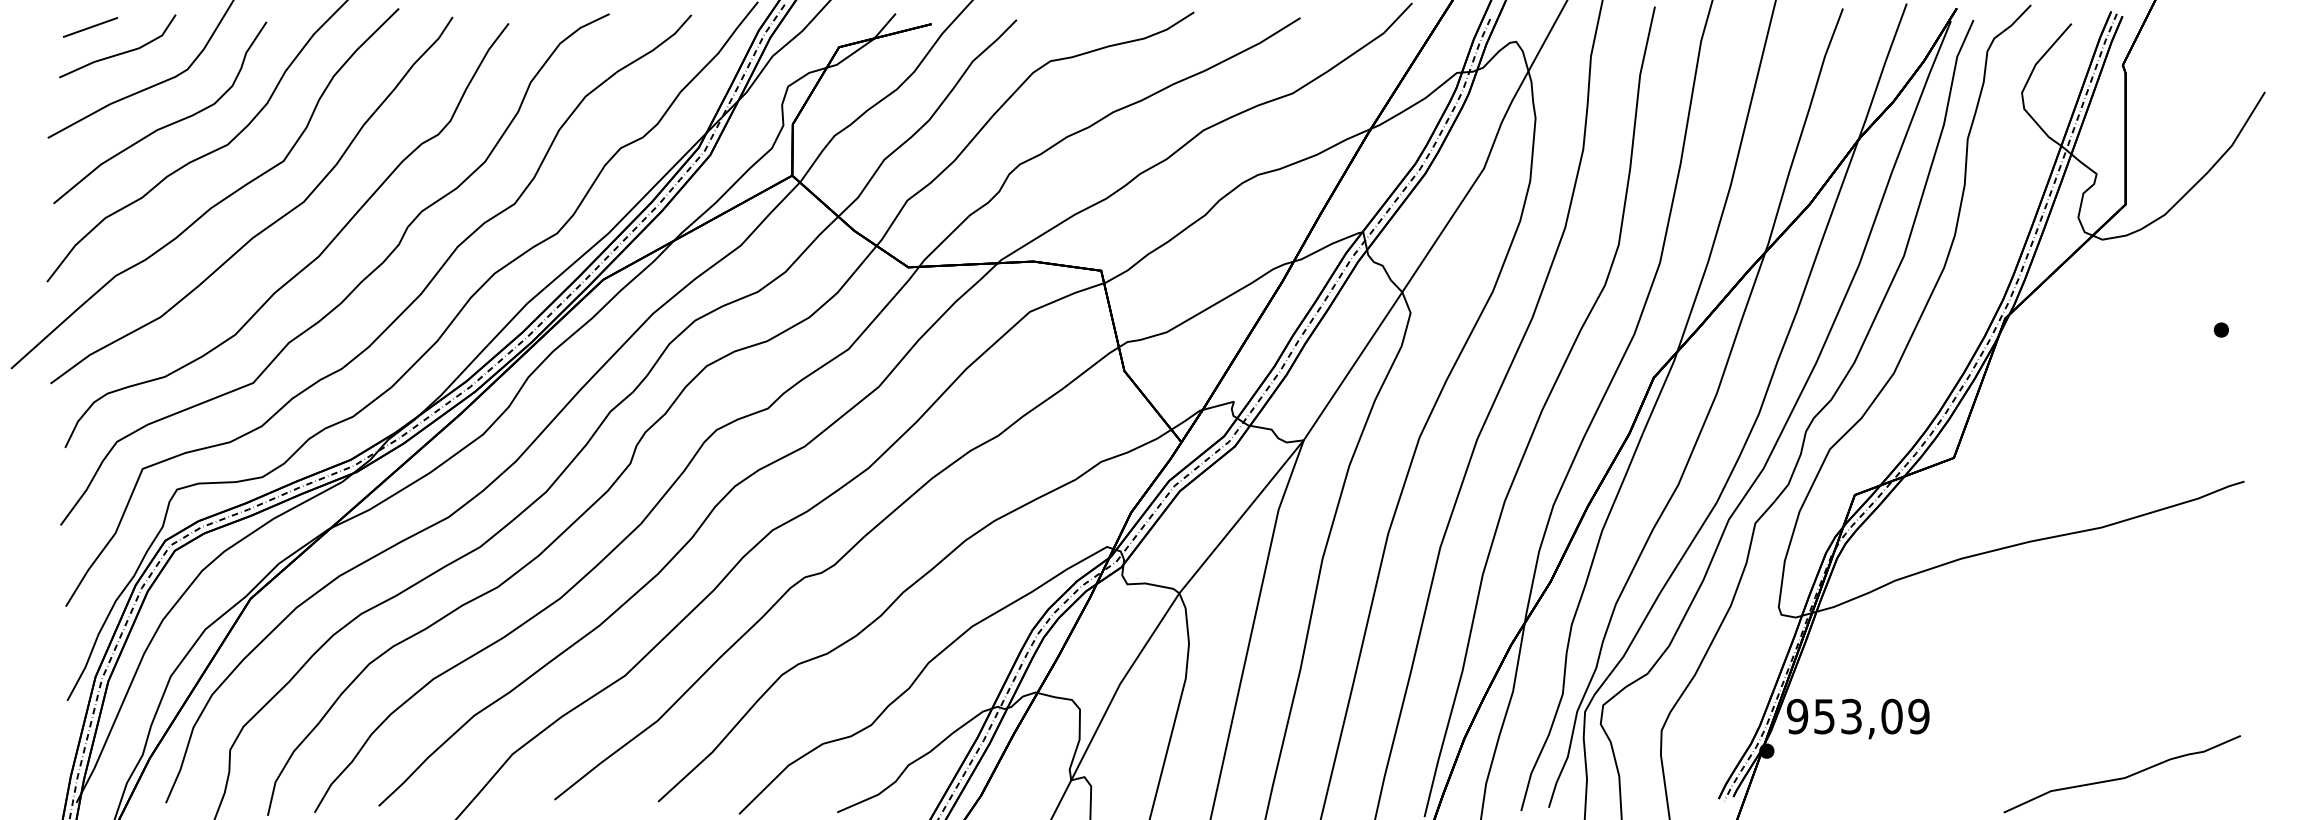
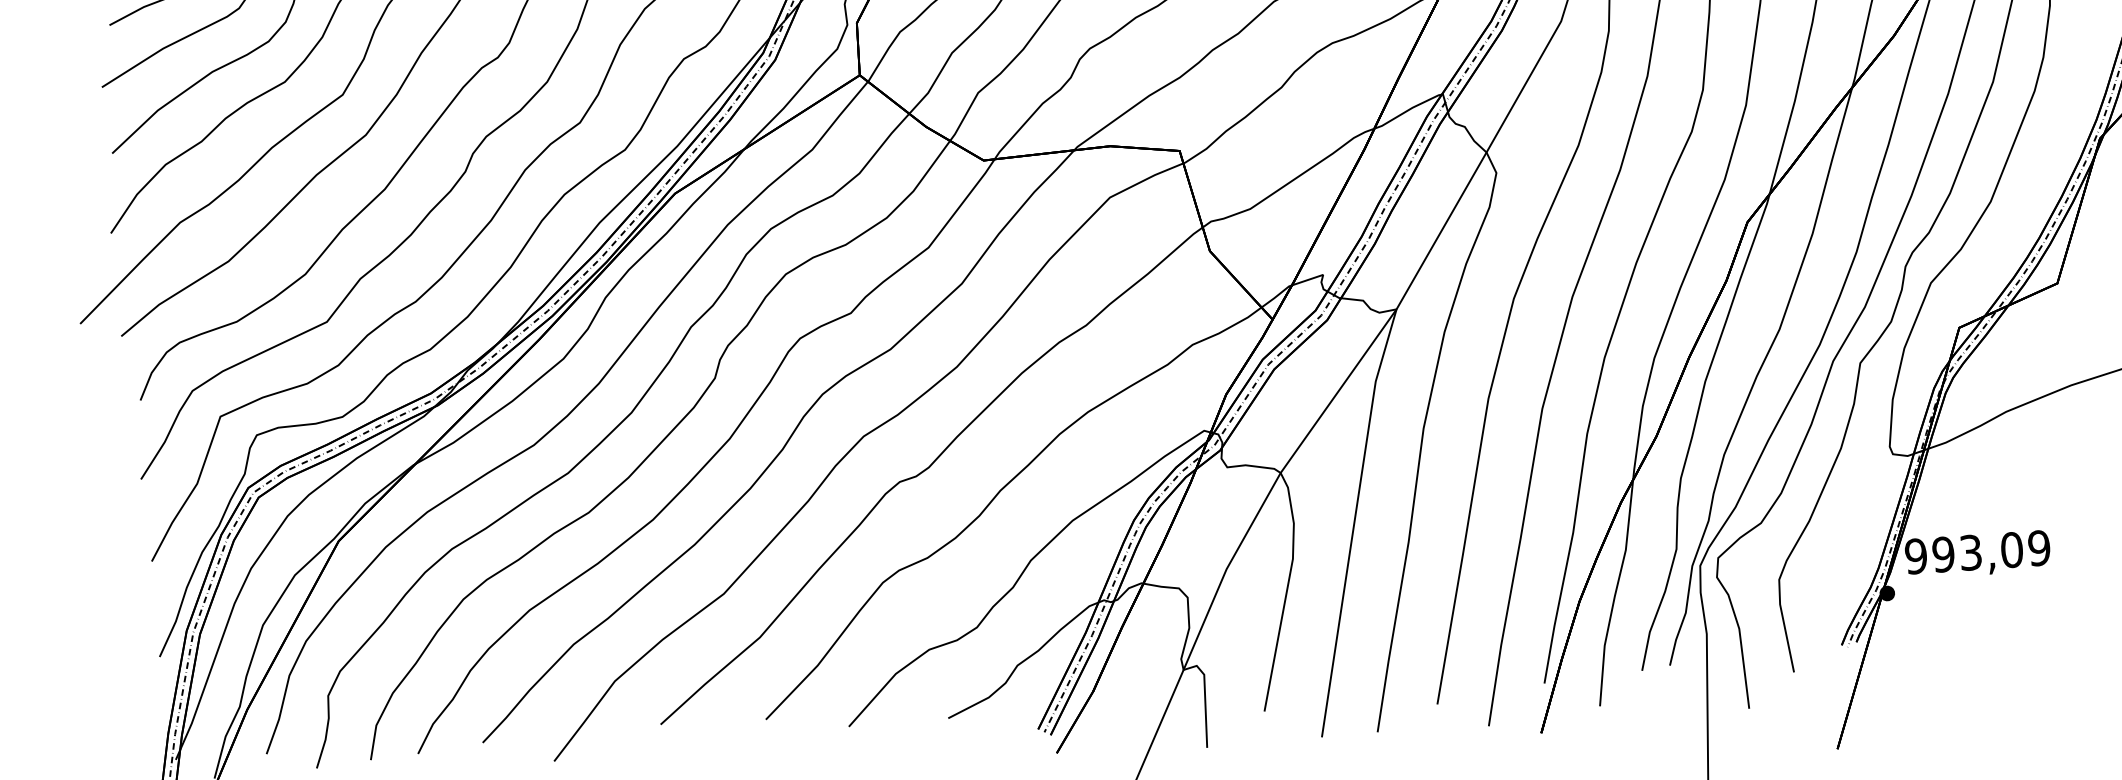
text: (1824, 716) -> (1943, 554), 953,09 -> 993,09

